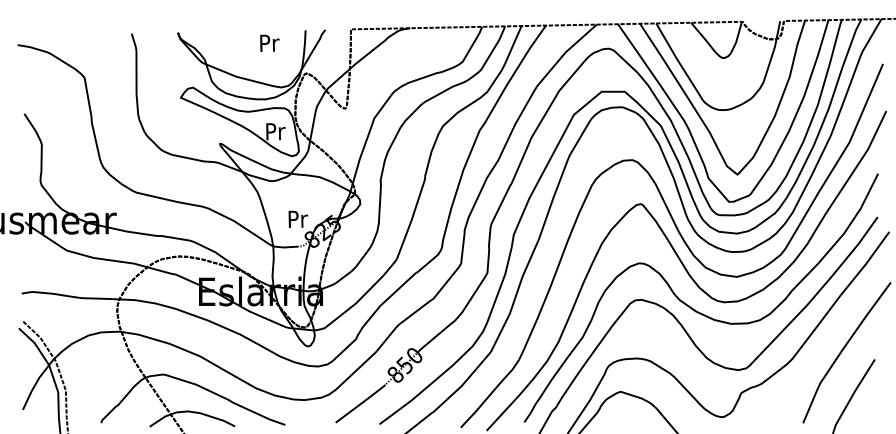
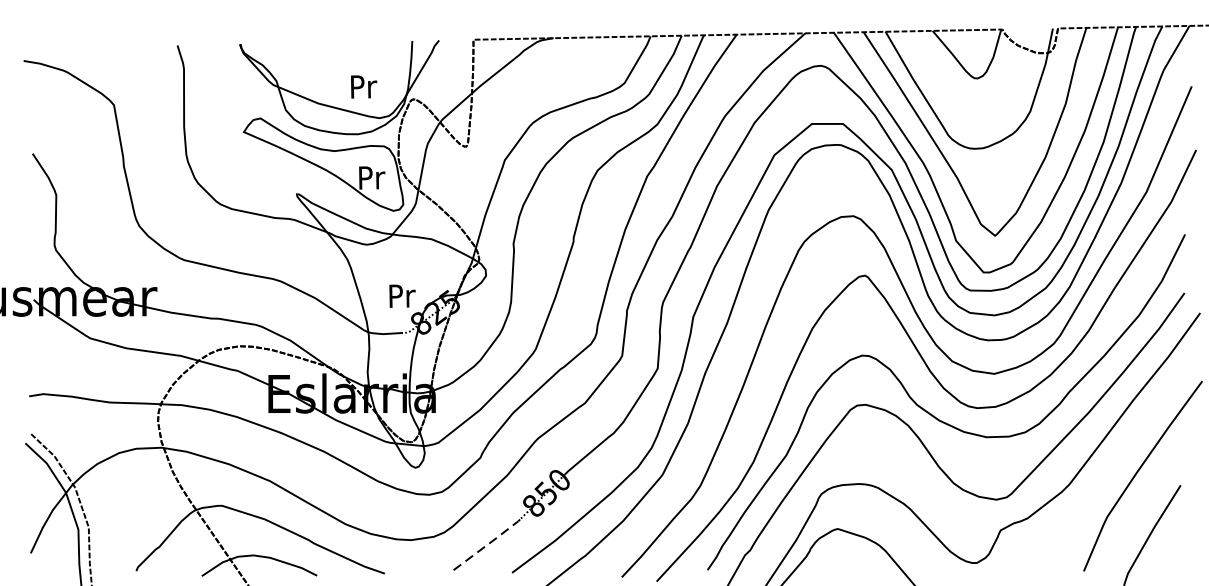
text: (269, 42) -> (363, 85), moved
line: (361, 403) -> (487, 544), solid -> dashed

